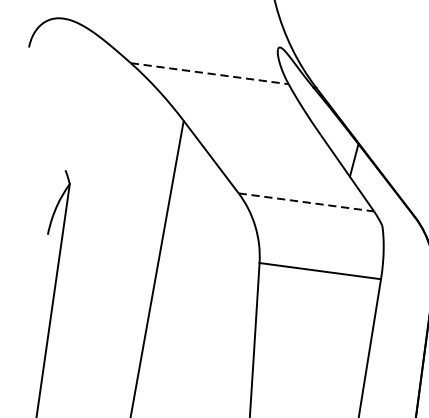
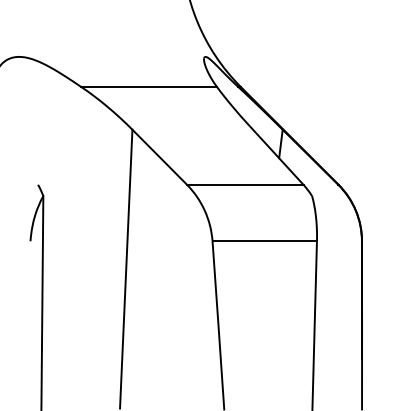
line: (210, 73) -> (149, 86), dashed -> solid
line: (306, 202) -> (245, 184), dashed -> solid

